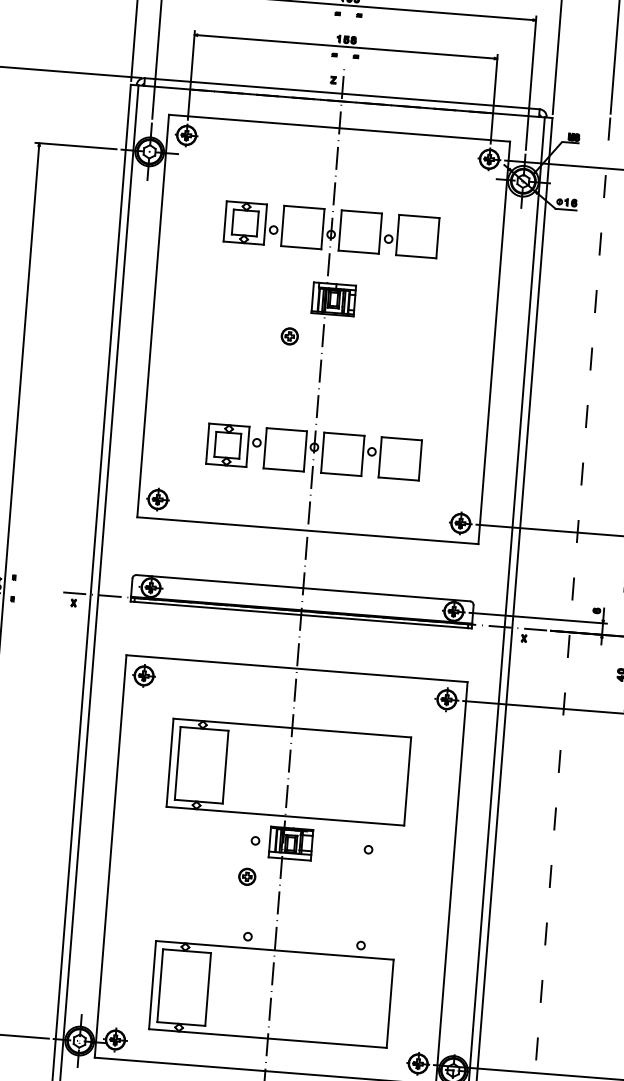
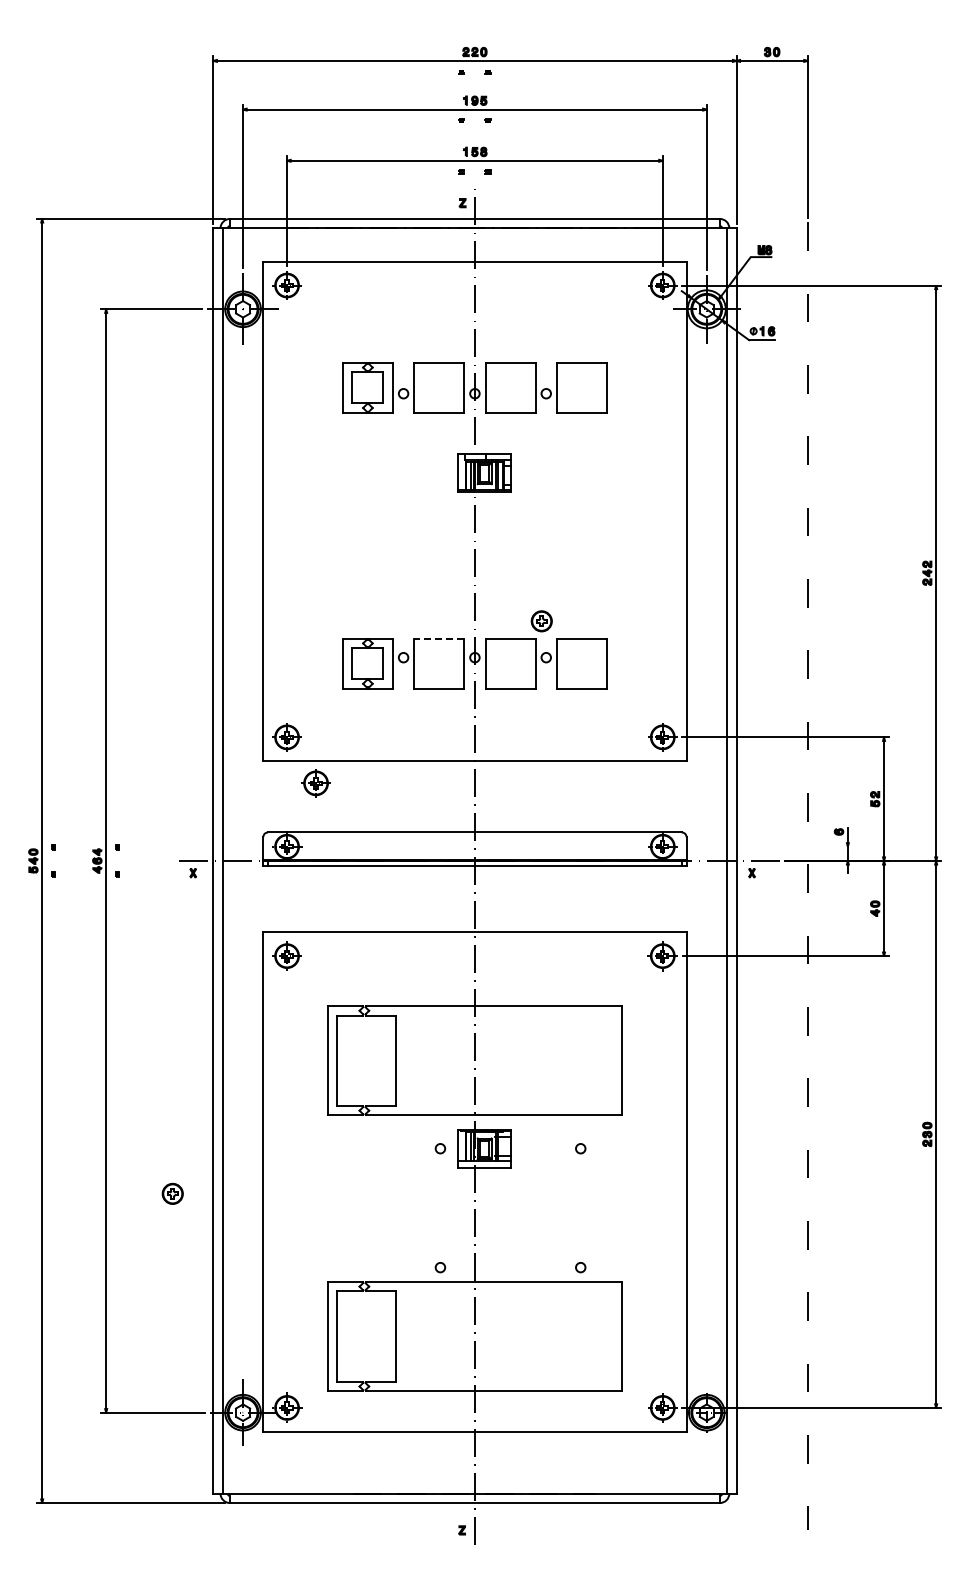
part: (289, 336) -> (541, 621), moved
line: (287, 429) -> (439, 638), solid -> dashed
part: (177, 538) -> (315, 783), added
line: (538, 618) -> (767, 846), removed
part: (247, 876) -> (172, 1193), moved

